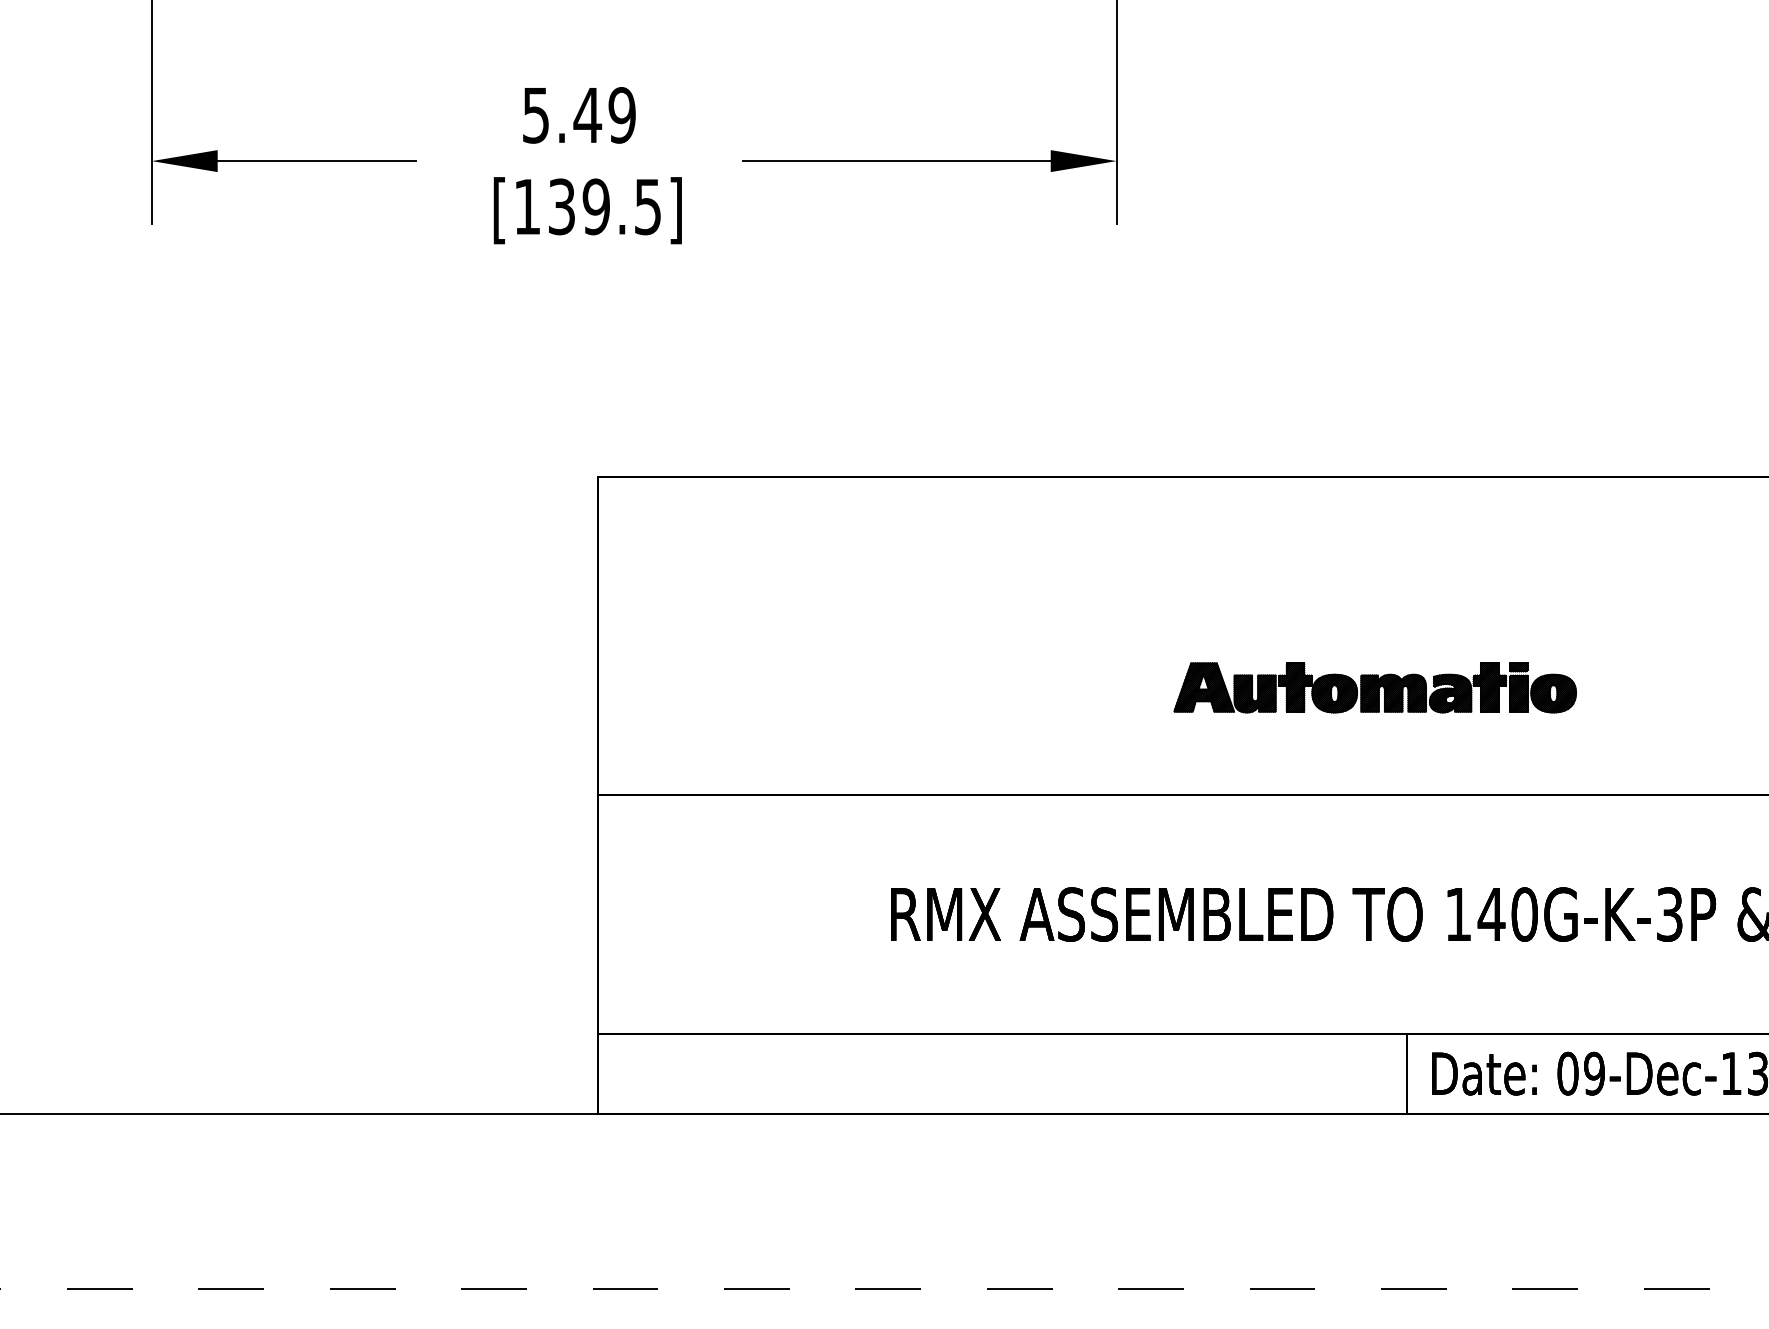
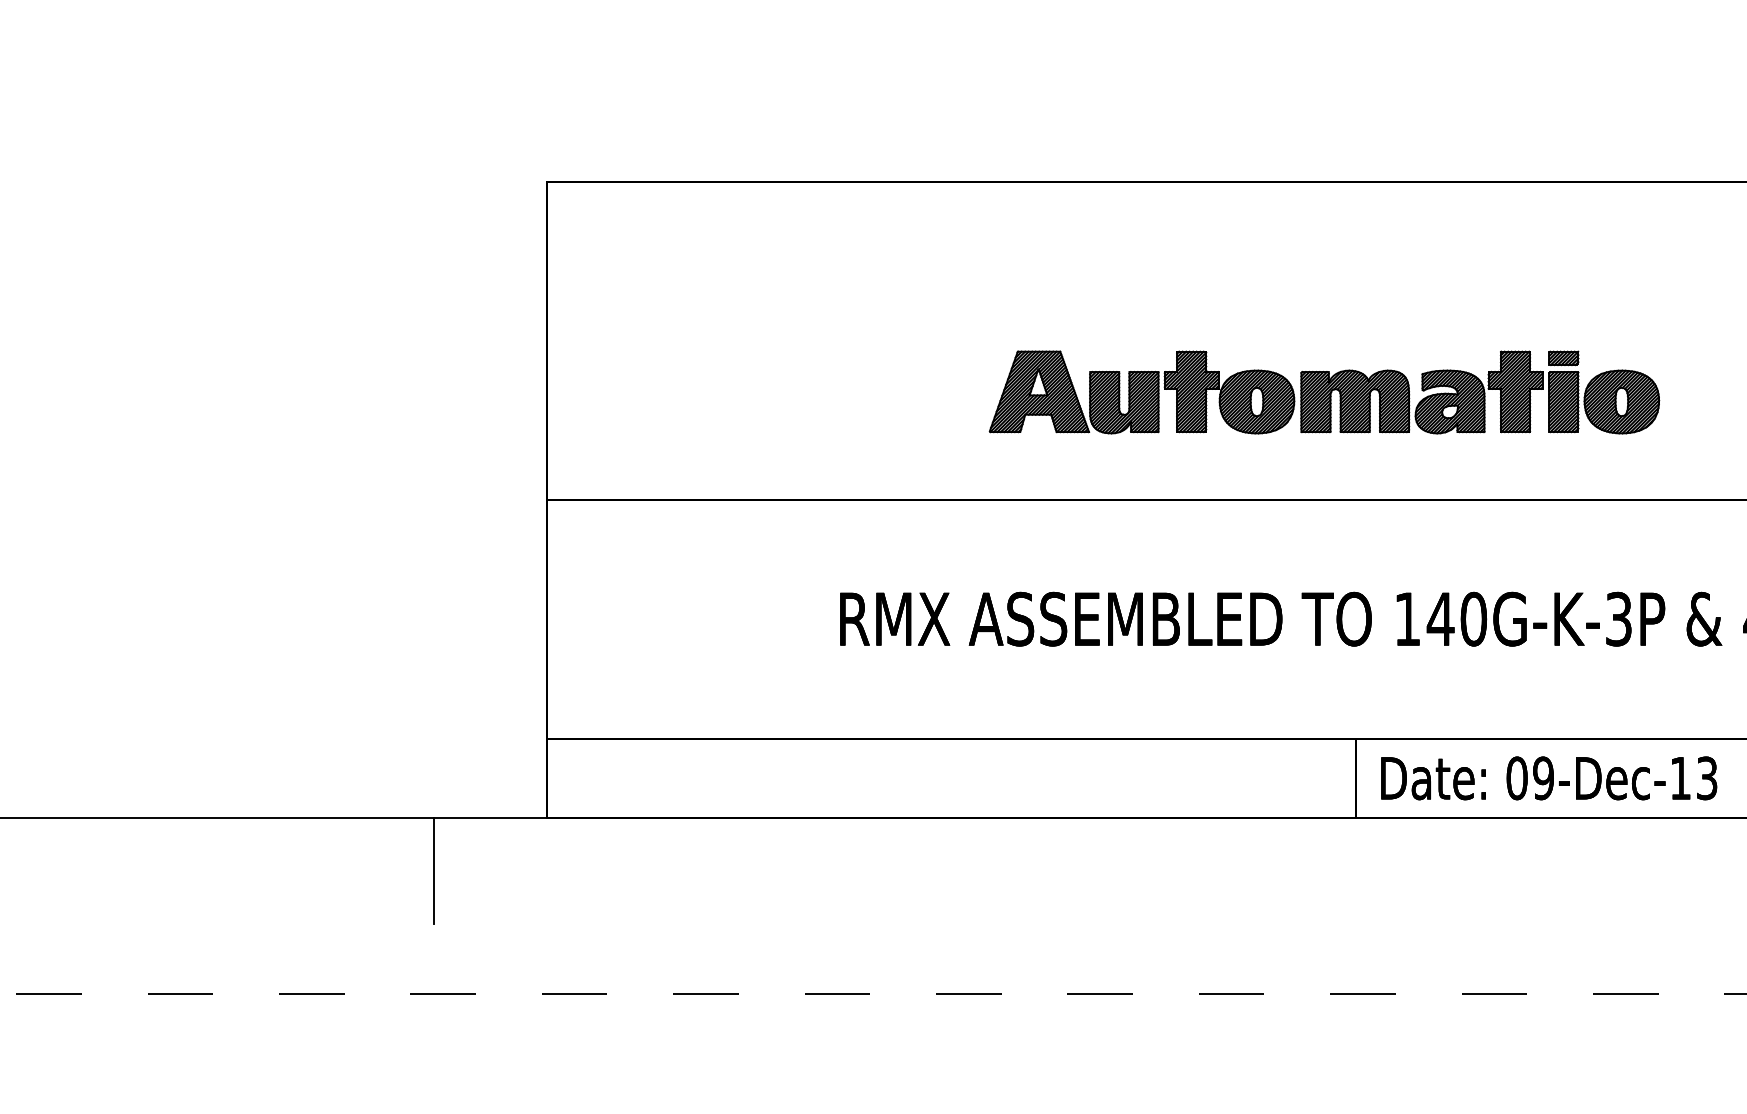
part: (1374, 687) -> (1323, 392), size x1.67
line: (485, 1165) -> (434, 870), added

